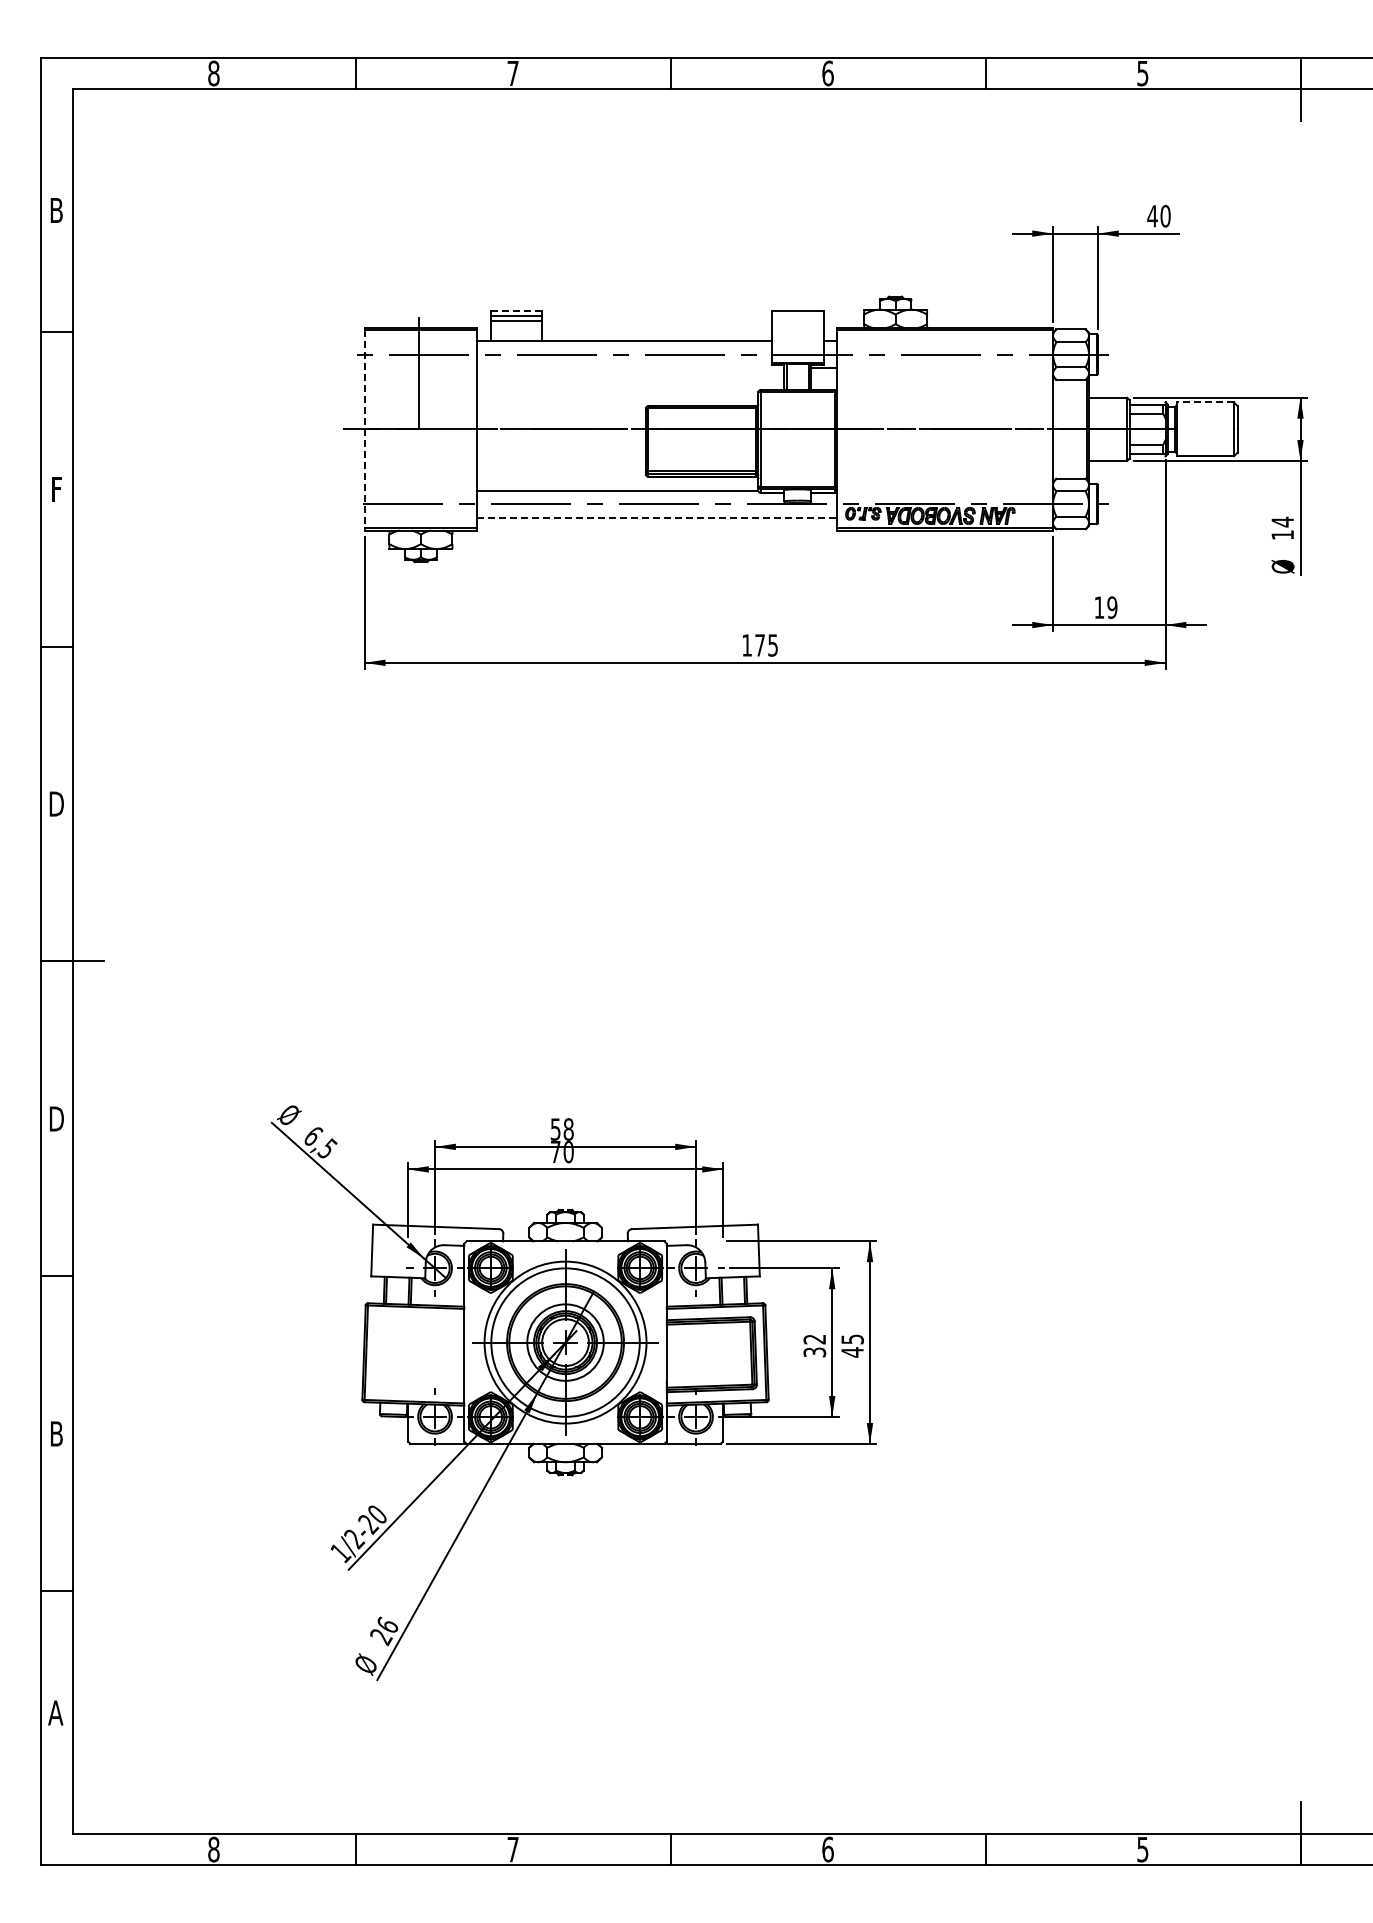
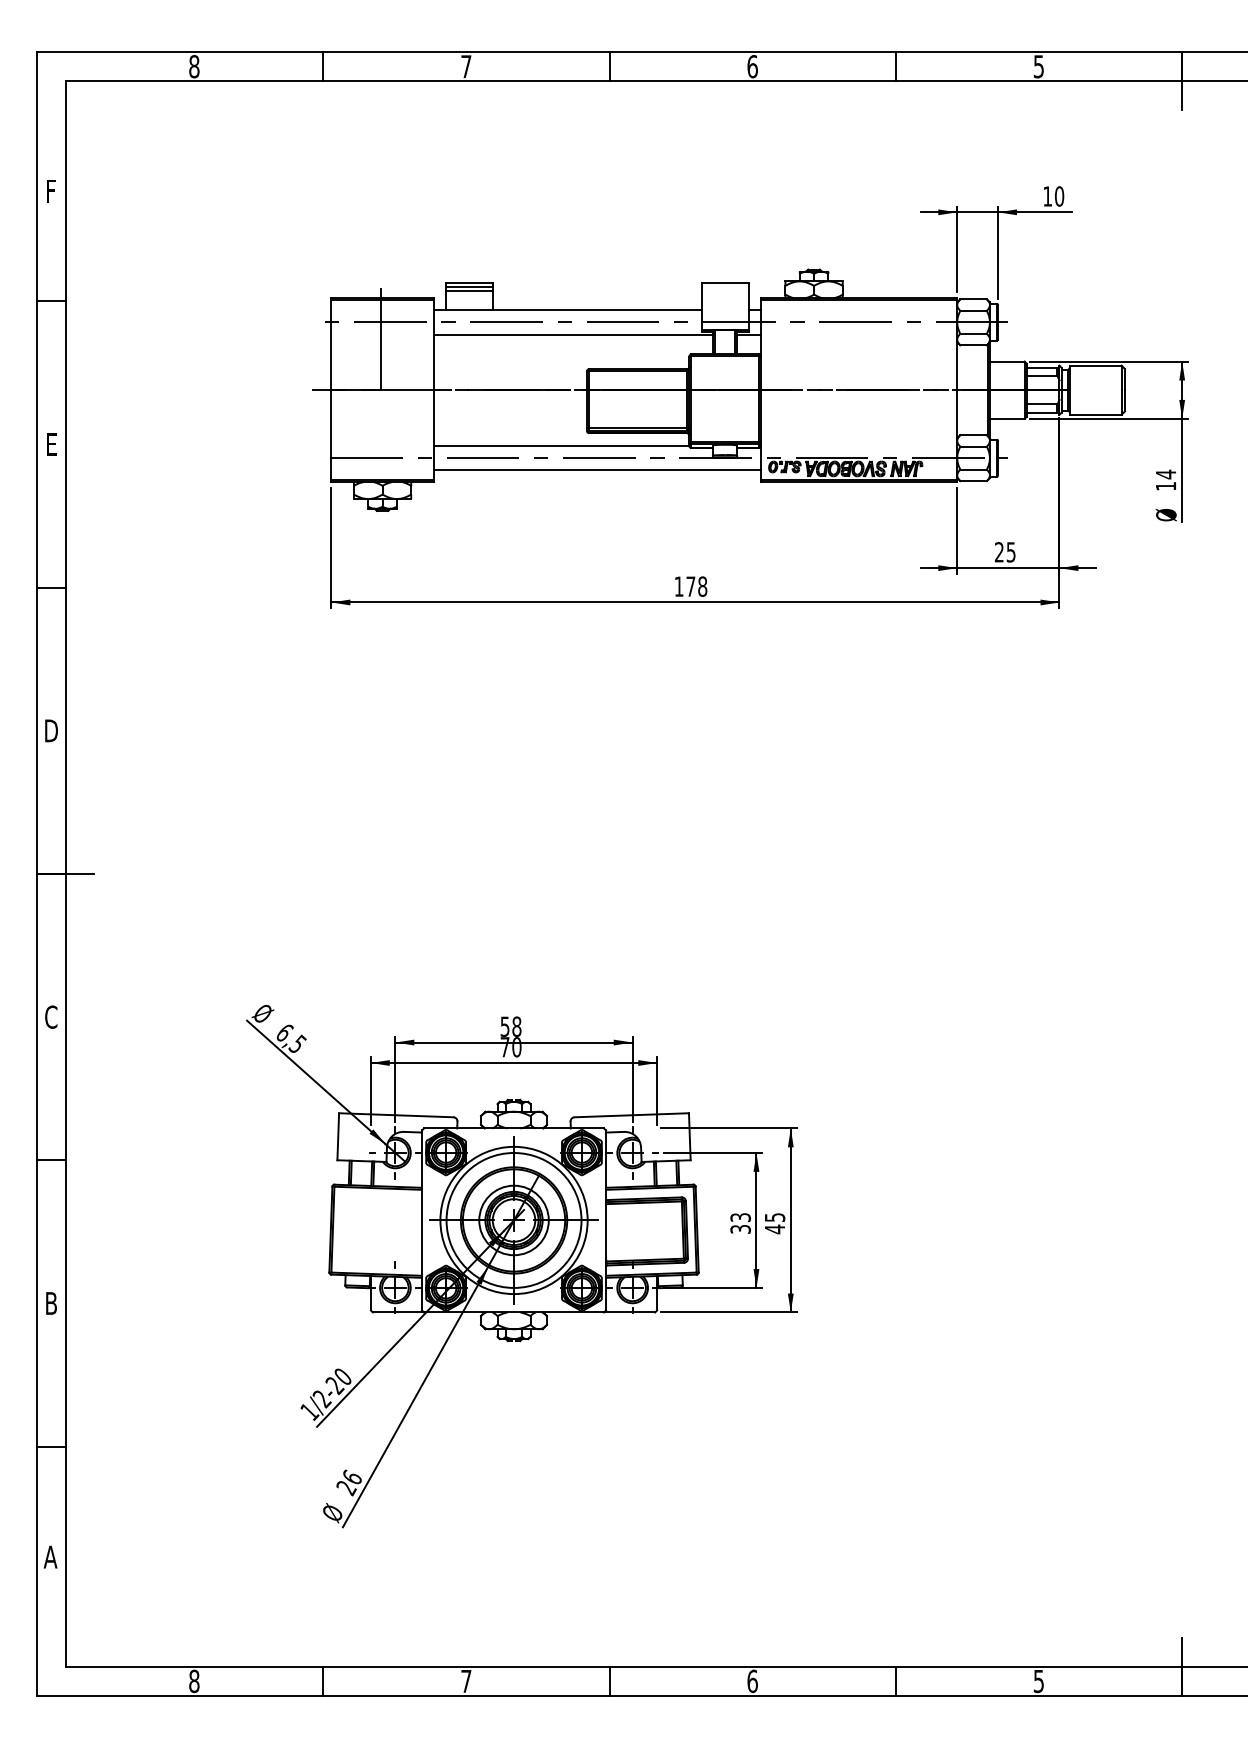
text: (56, 210) -> (51, 191), B -> F
text: (1152, 216) -> (1047, 196), 40 -> 10
line: (516, 311) -> (469, 283), dashed -> solid
line: (630, 368) -> (573, 334), added
line: (1205, 402) -> (1095, 365), dashed -> solid
line: (364, 429) -> (331, 390), dashed -> solid
text: (58, 490) -> (53, 445), F -> E
line: (657, 517) -> (597, 470), dashed -> solid
text: (1105, 607) -> (1004, 552), 19 -> 25
text: (773, 645) -> (703, 586), 175 -> 178
text: (56, 1118) -> (51, 1016), D -> C
text: (814, 1339) -> (740, 1217), 32 -> 33

